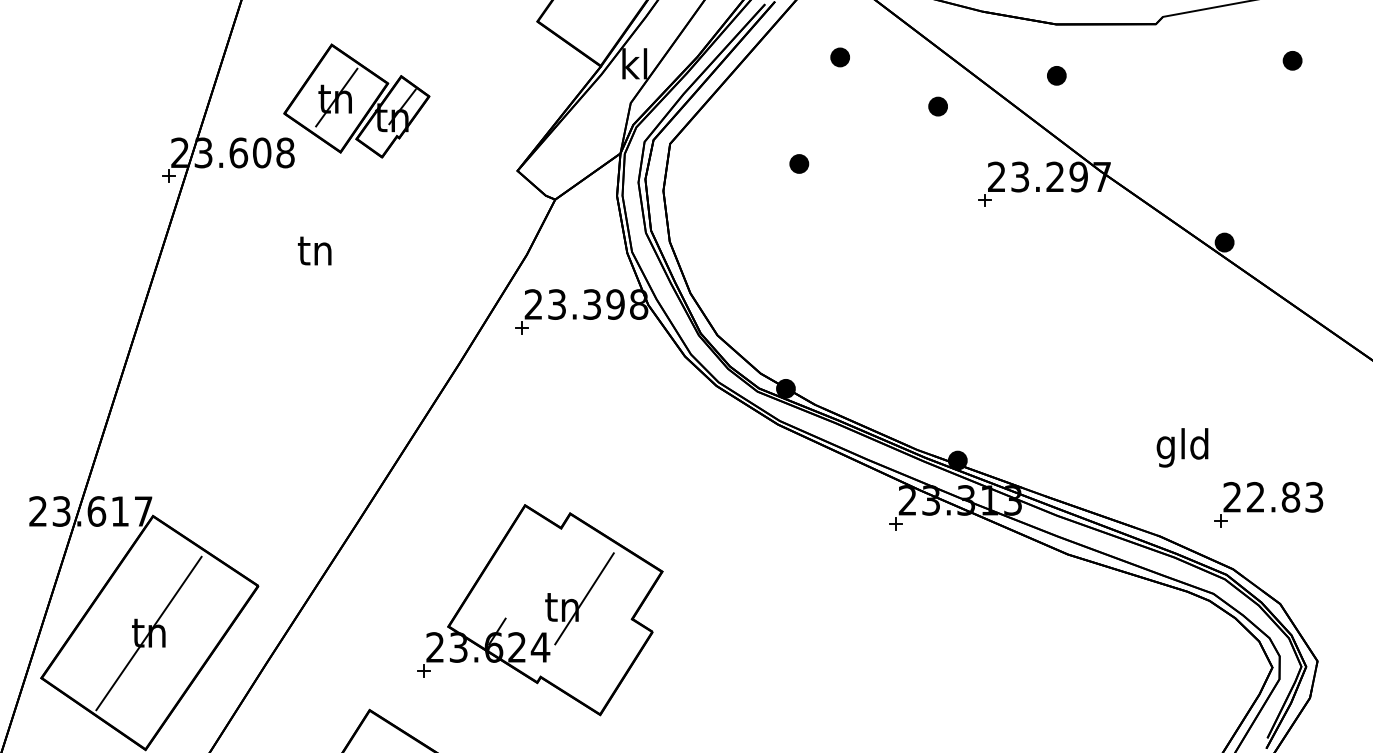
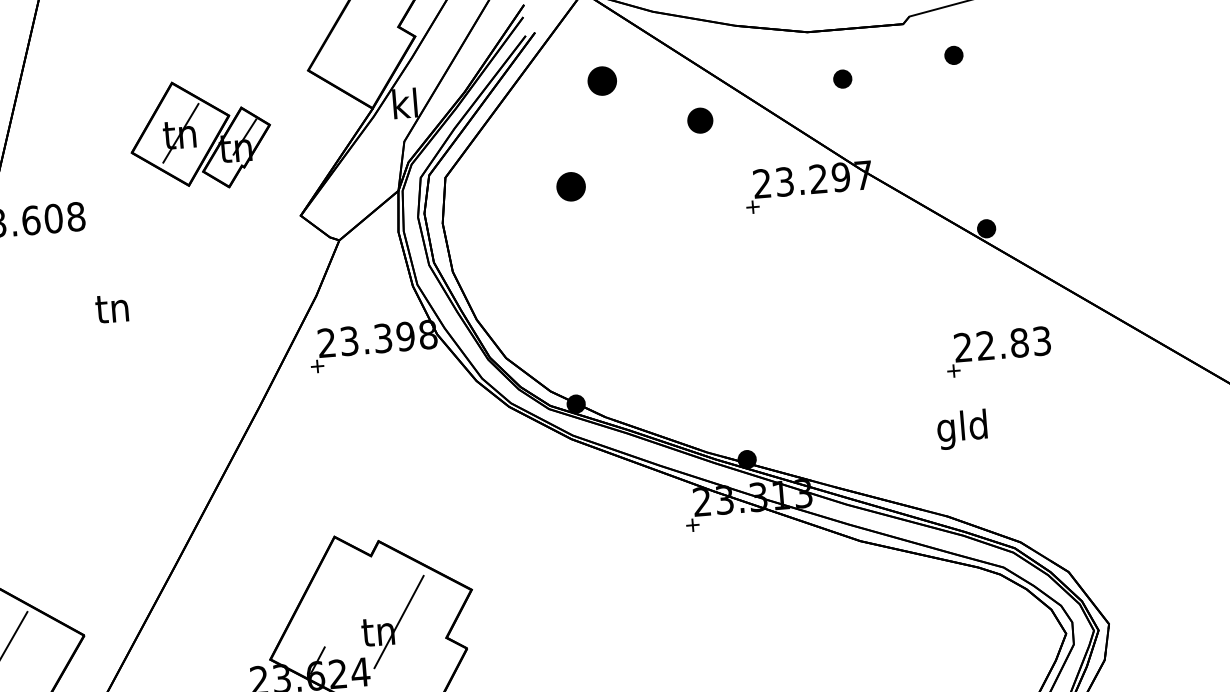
part: (839, 57) -> (601, 81), size x1.6
part: (1292, 60) -> (953, 55), moved
part: (1056, 75) -> (842, 78), moved
part: (356, 100) -> (200, 134), moved
part: (937, 106) -> (699, 120), size x1.4
part: (799, 163) -> (571, 186), size x1.6
part: (1268, 504) -> (998, 351), moved

